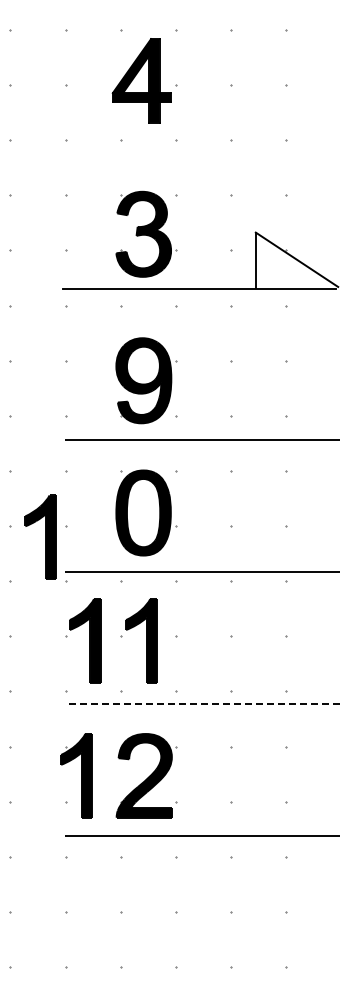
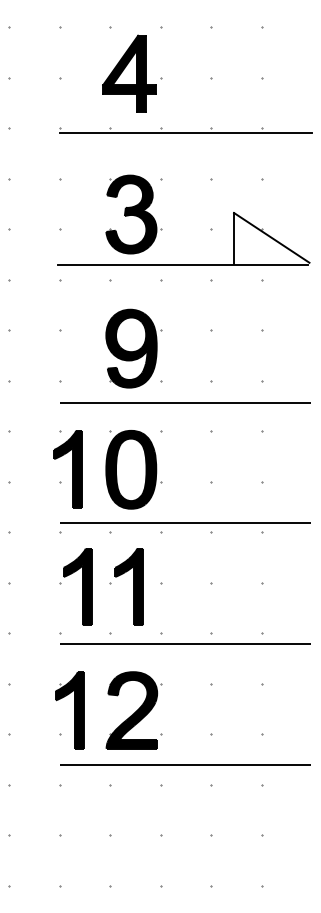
line: (202, 145) -> (185, 133), added
part: (40, 536) -> (68, 468), moved
line: (202, 703) -> (185, 644), dashed -> solid

